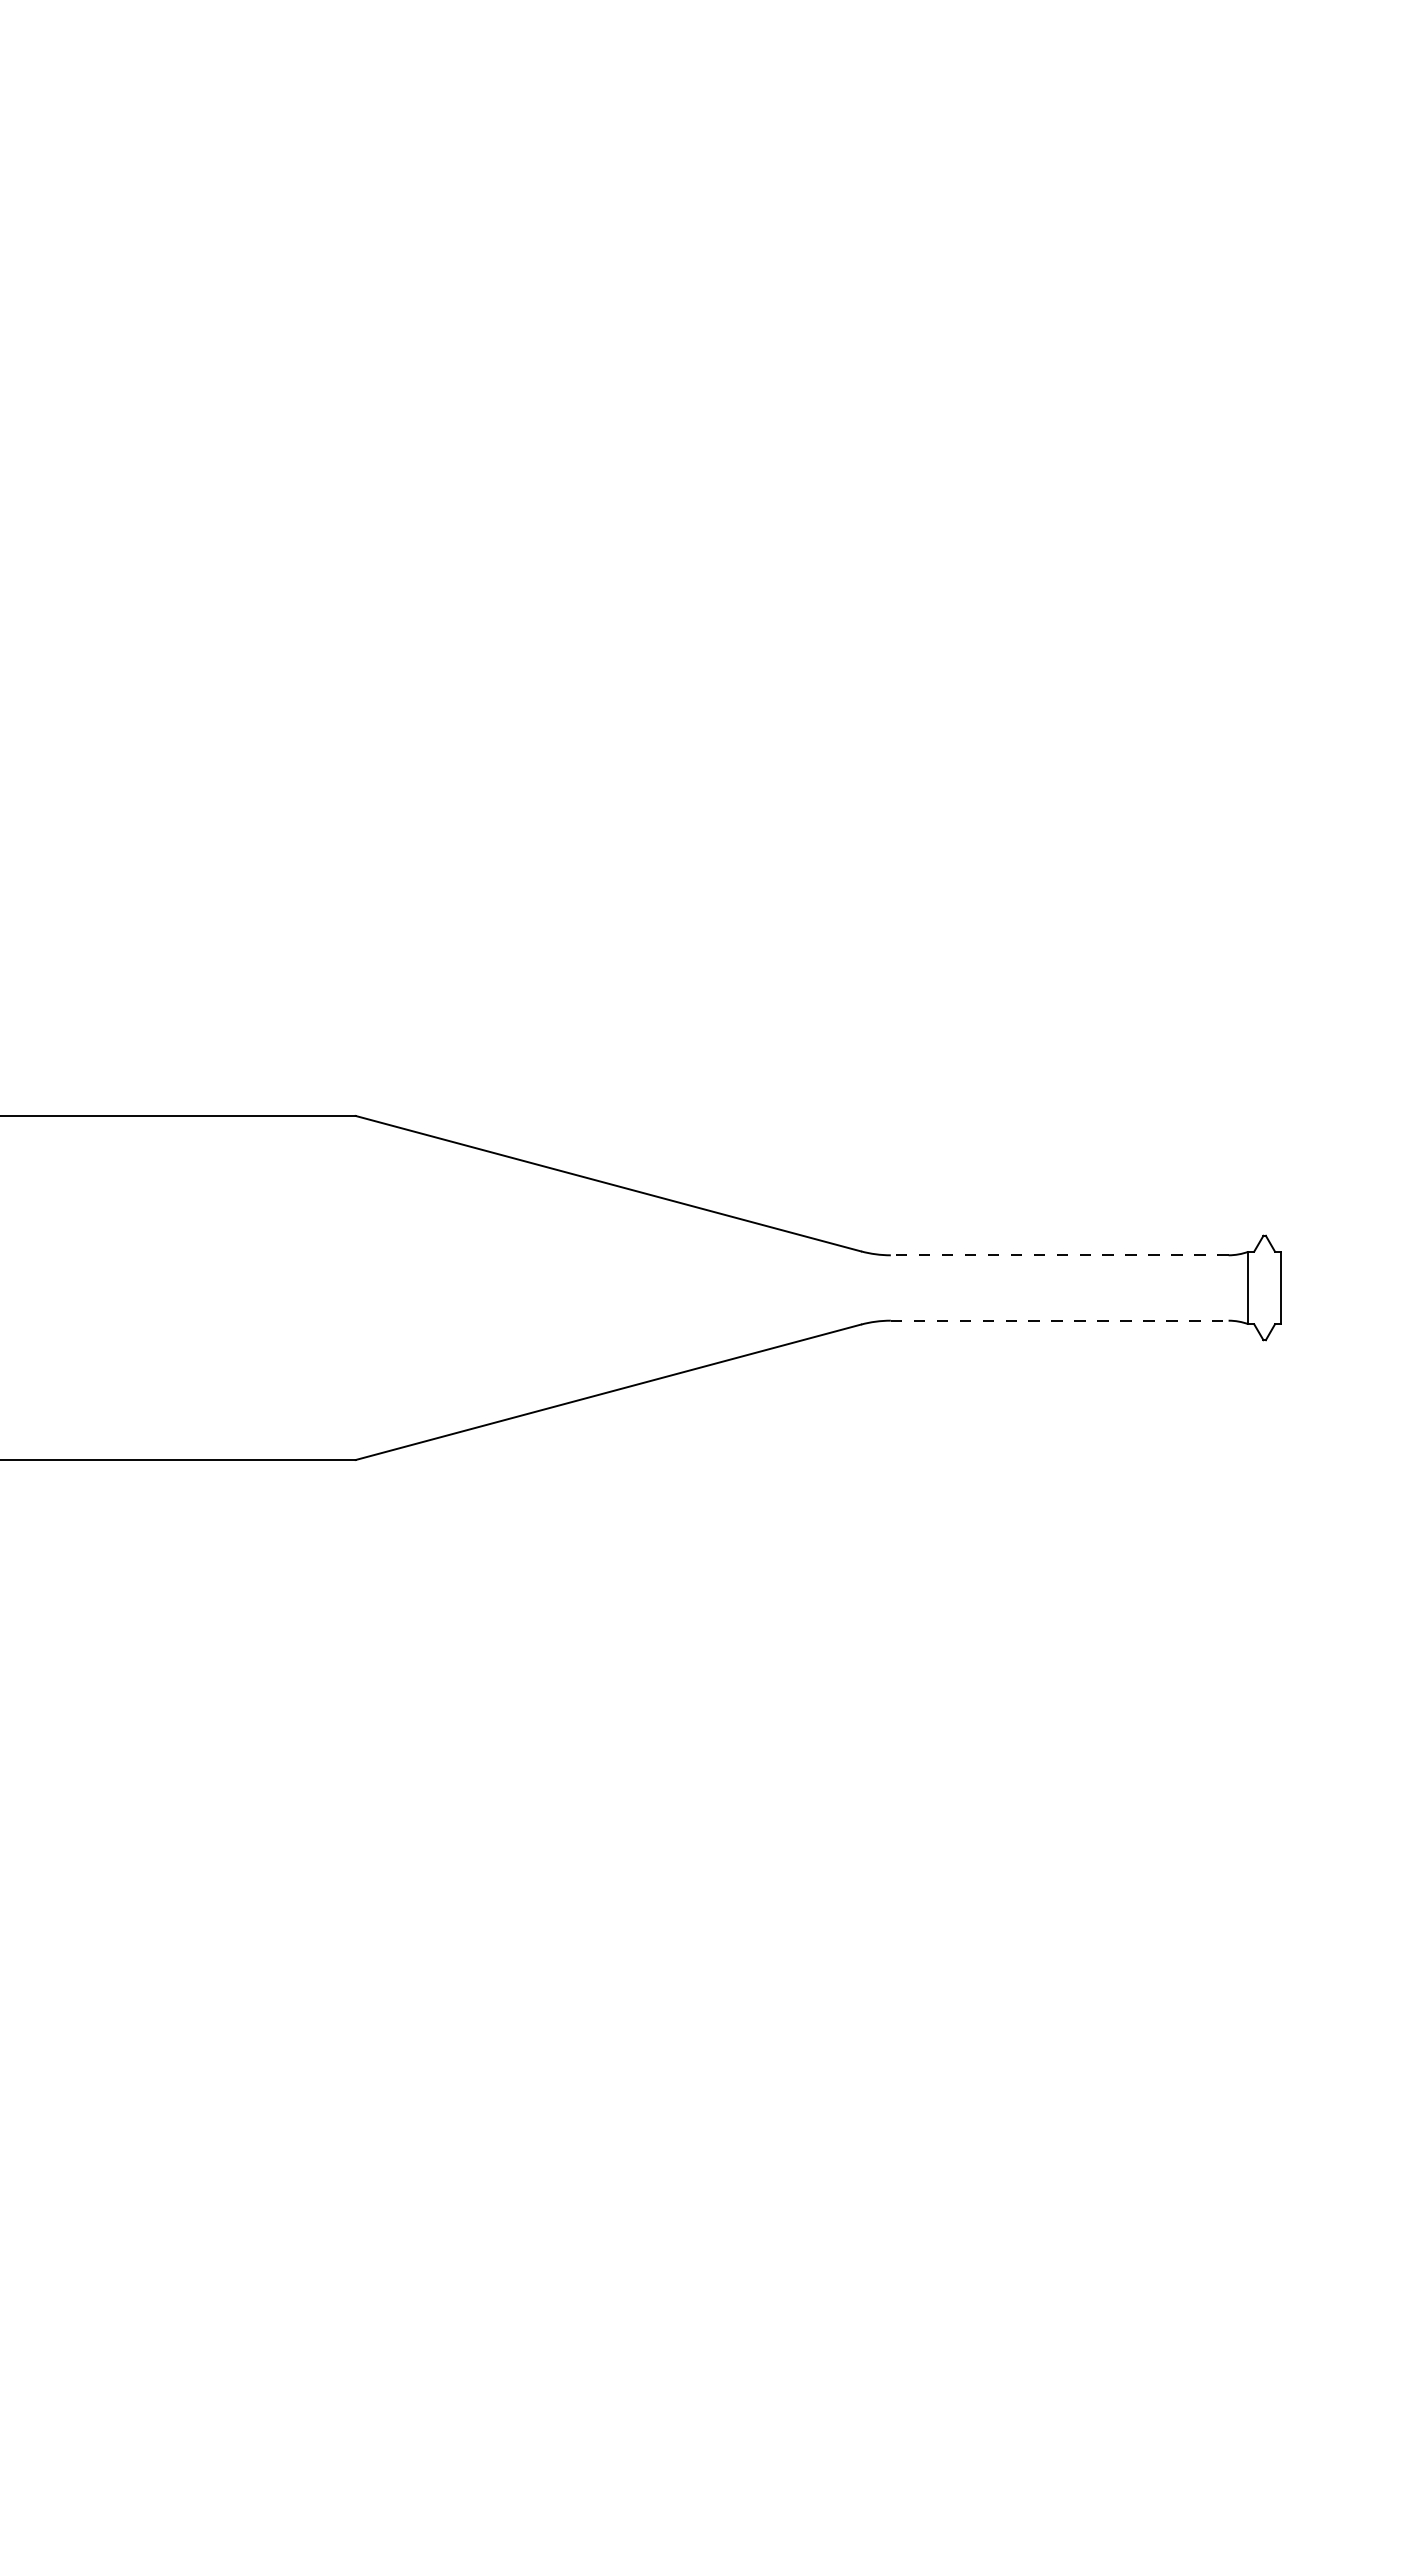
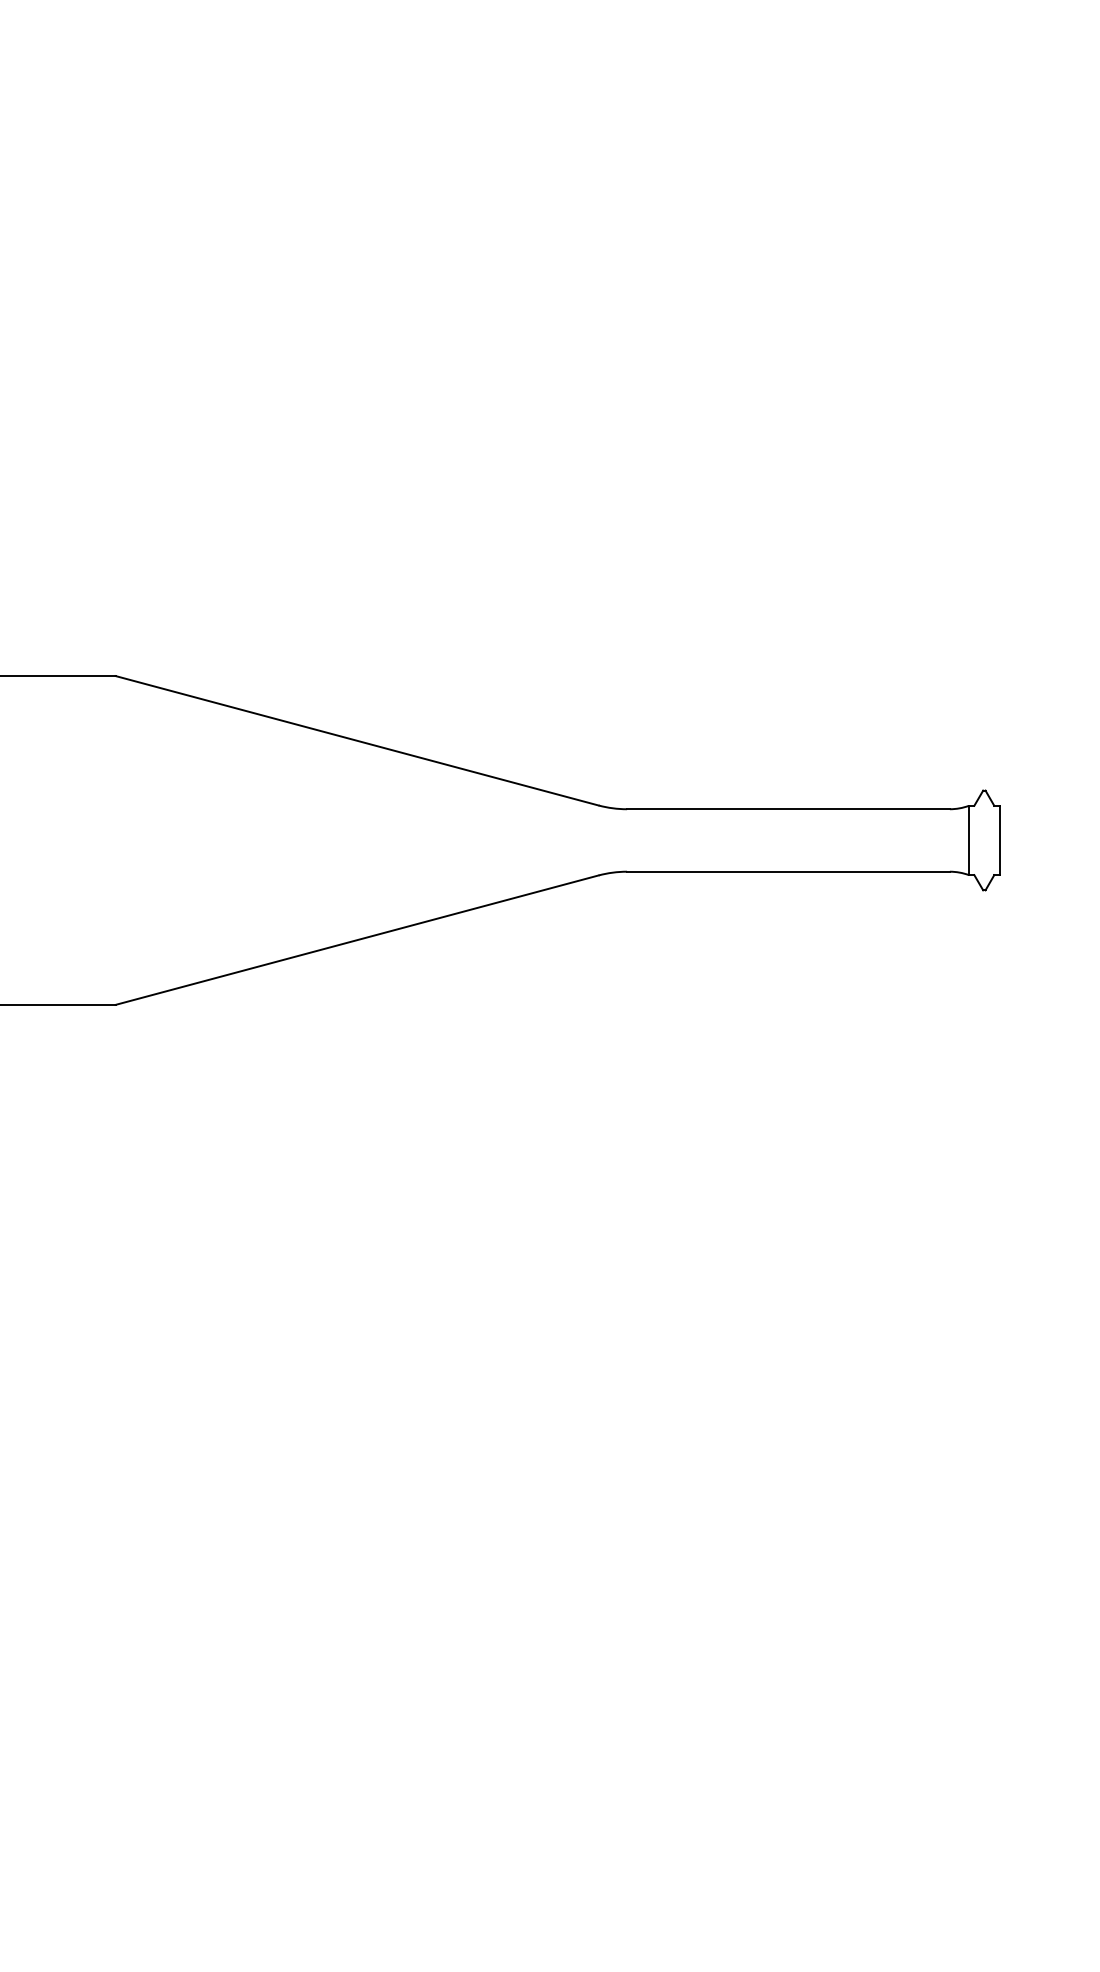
line: (1059, 1255) -> (788, 809), dashed -> solid
line: (1059, 1320) -> (788, 871), dashed -> solid

